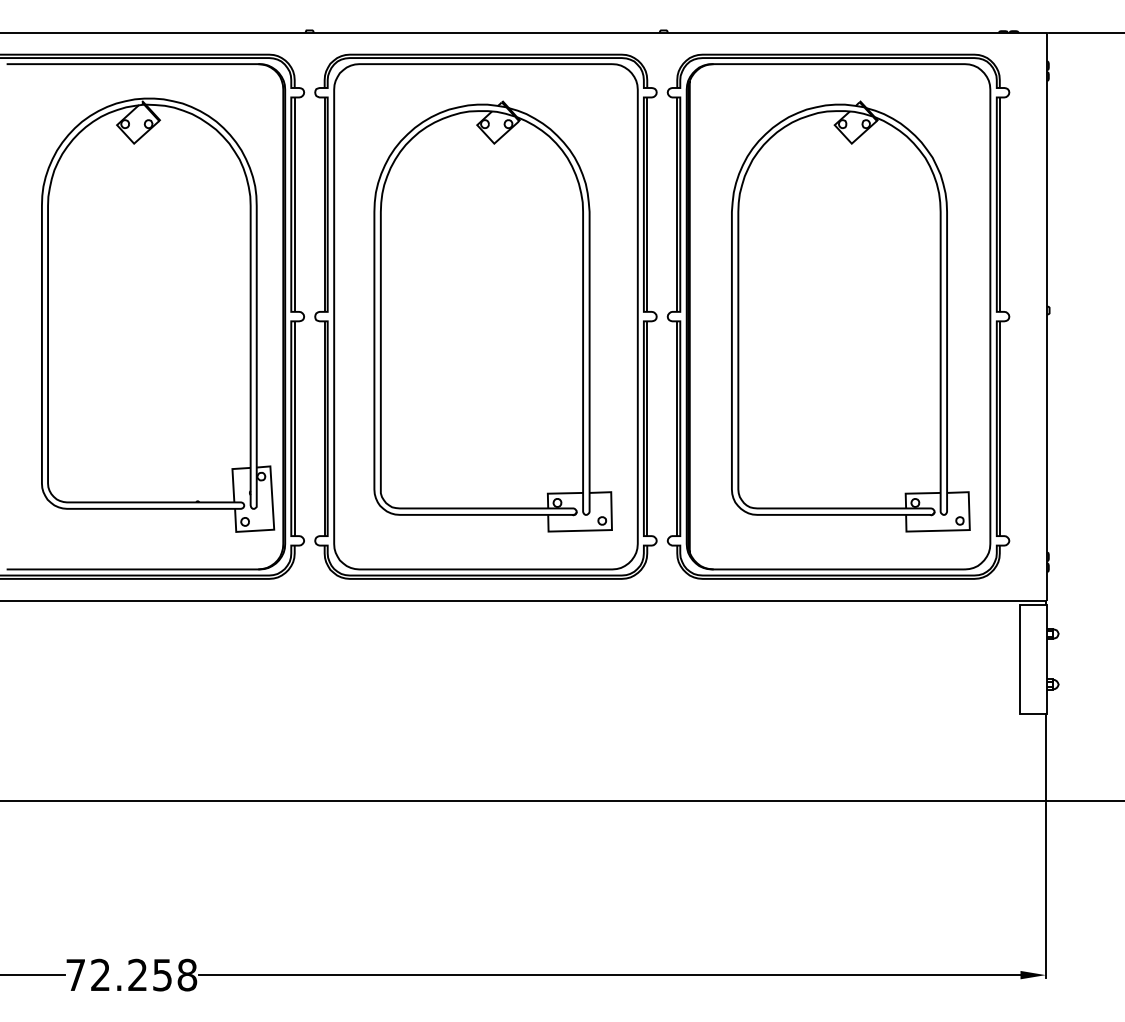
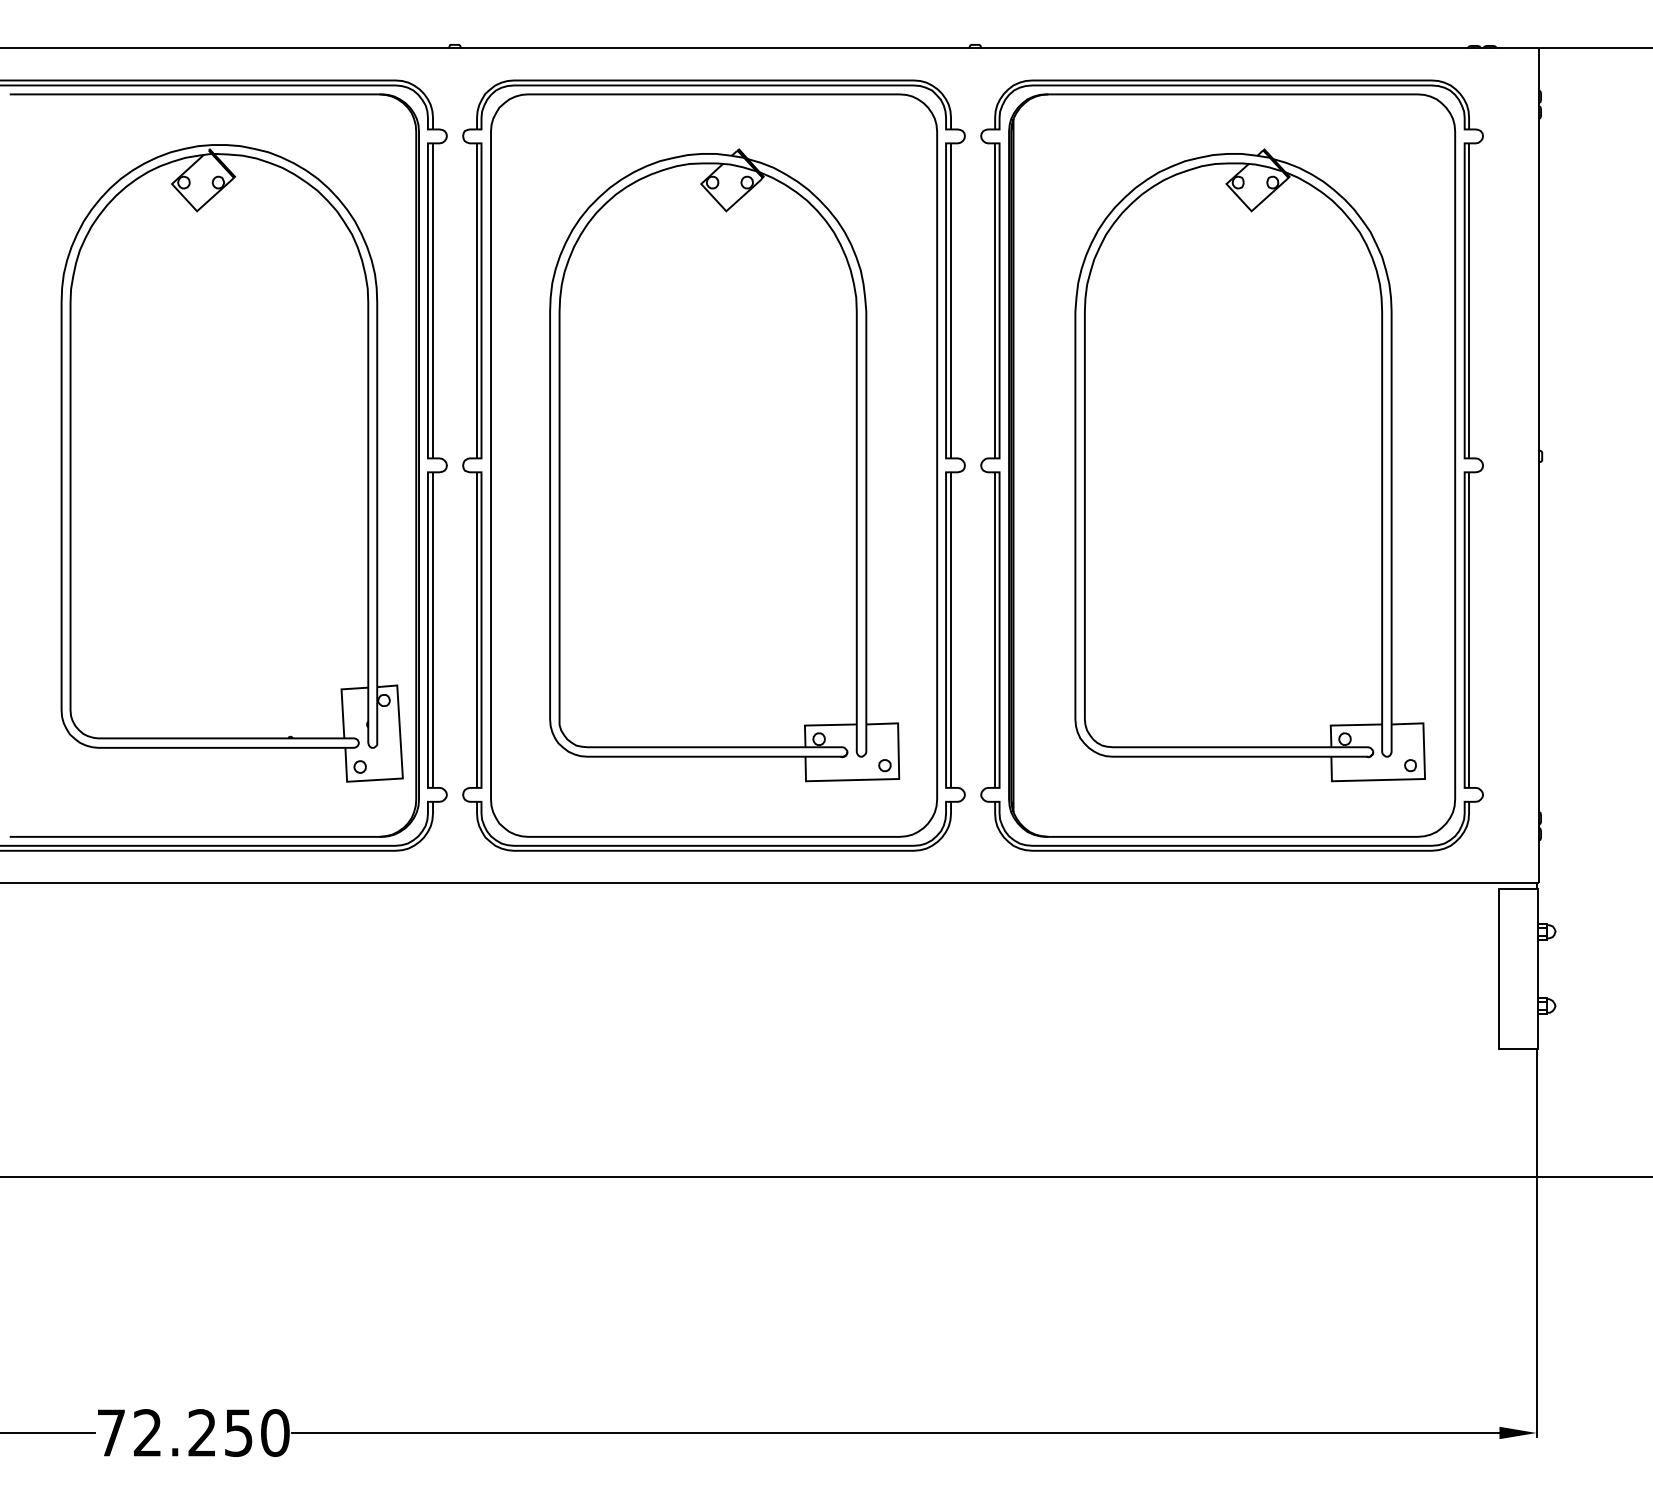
text: (187, 975) -> (275, 1433), 72.258 -> 72.250

